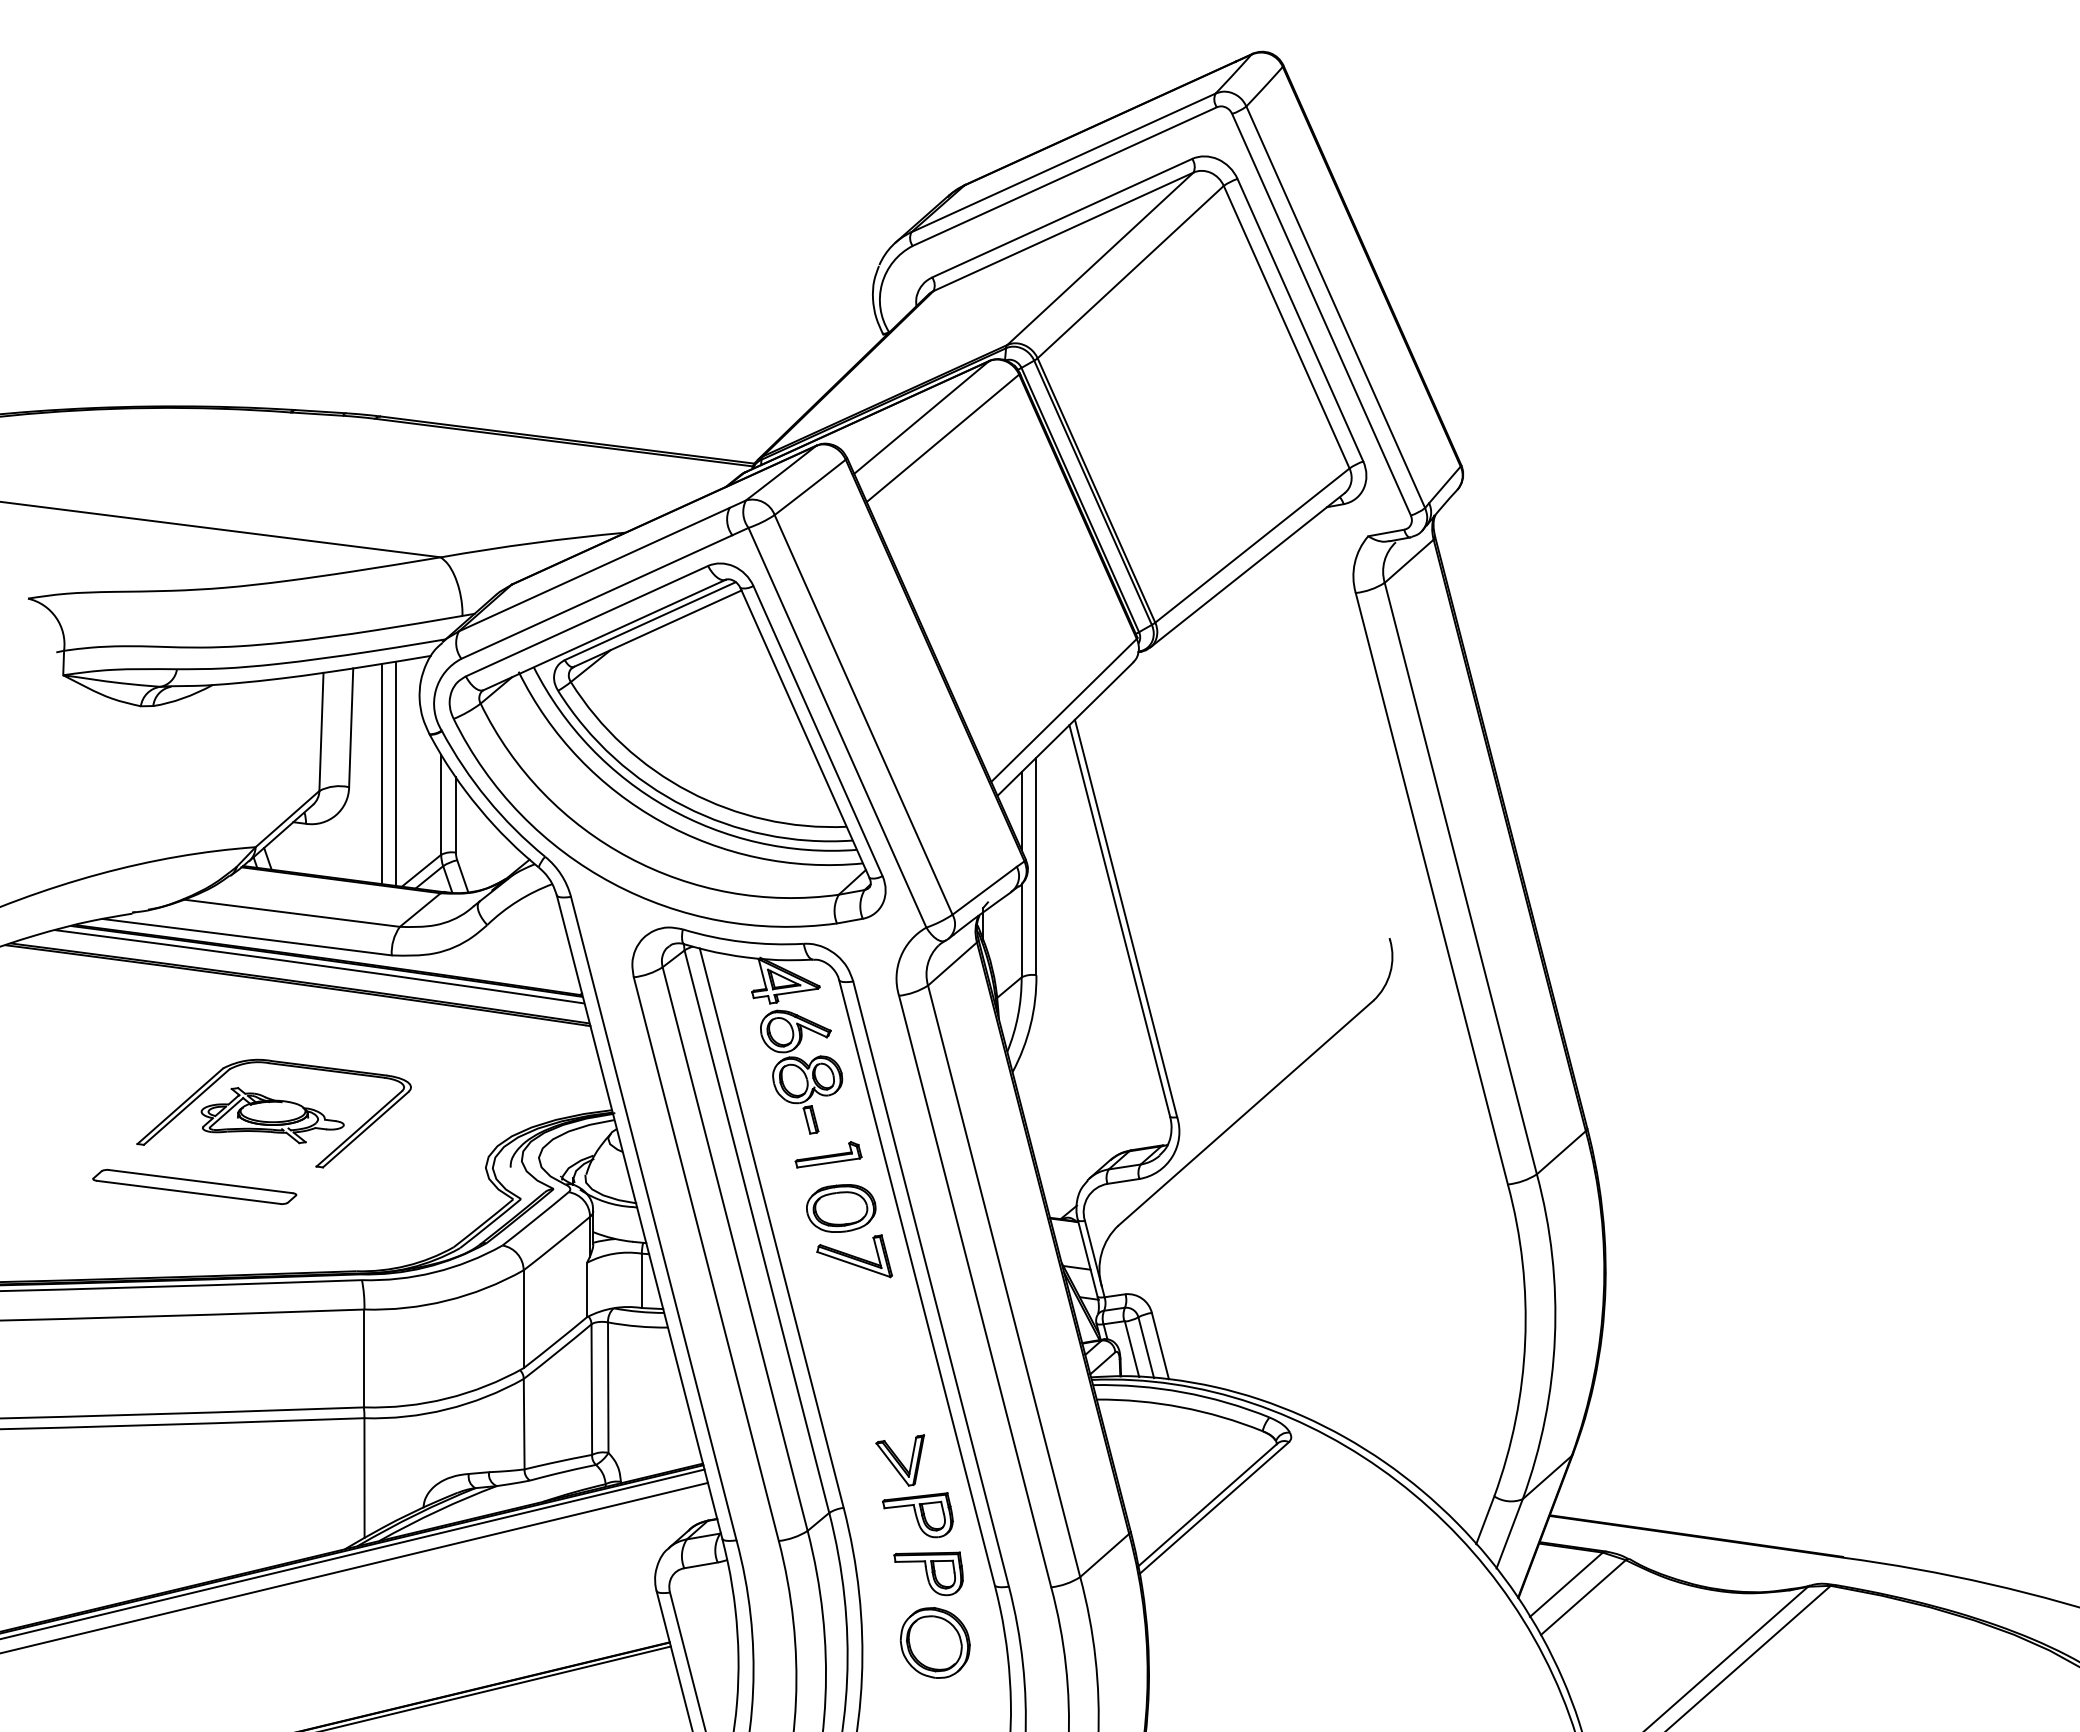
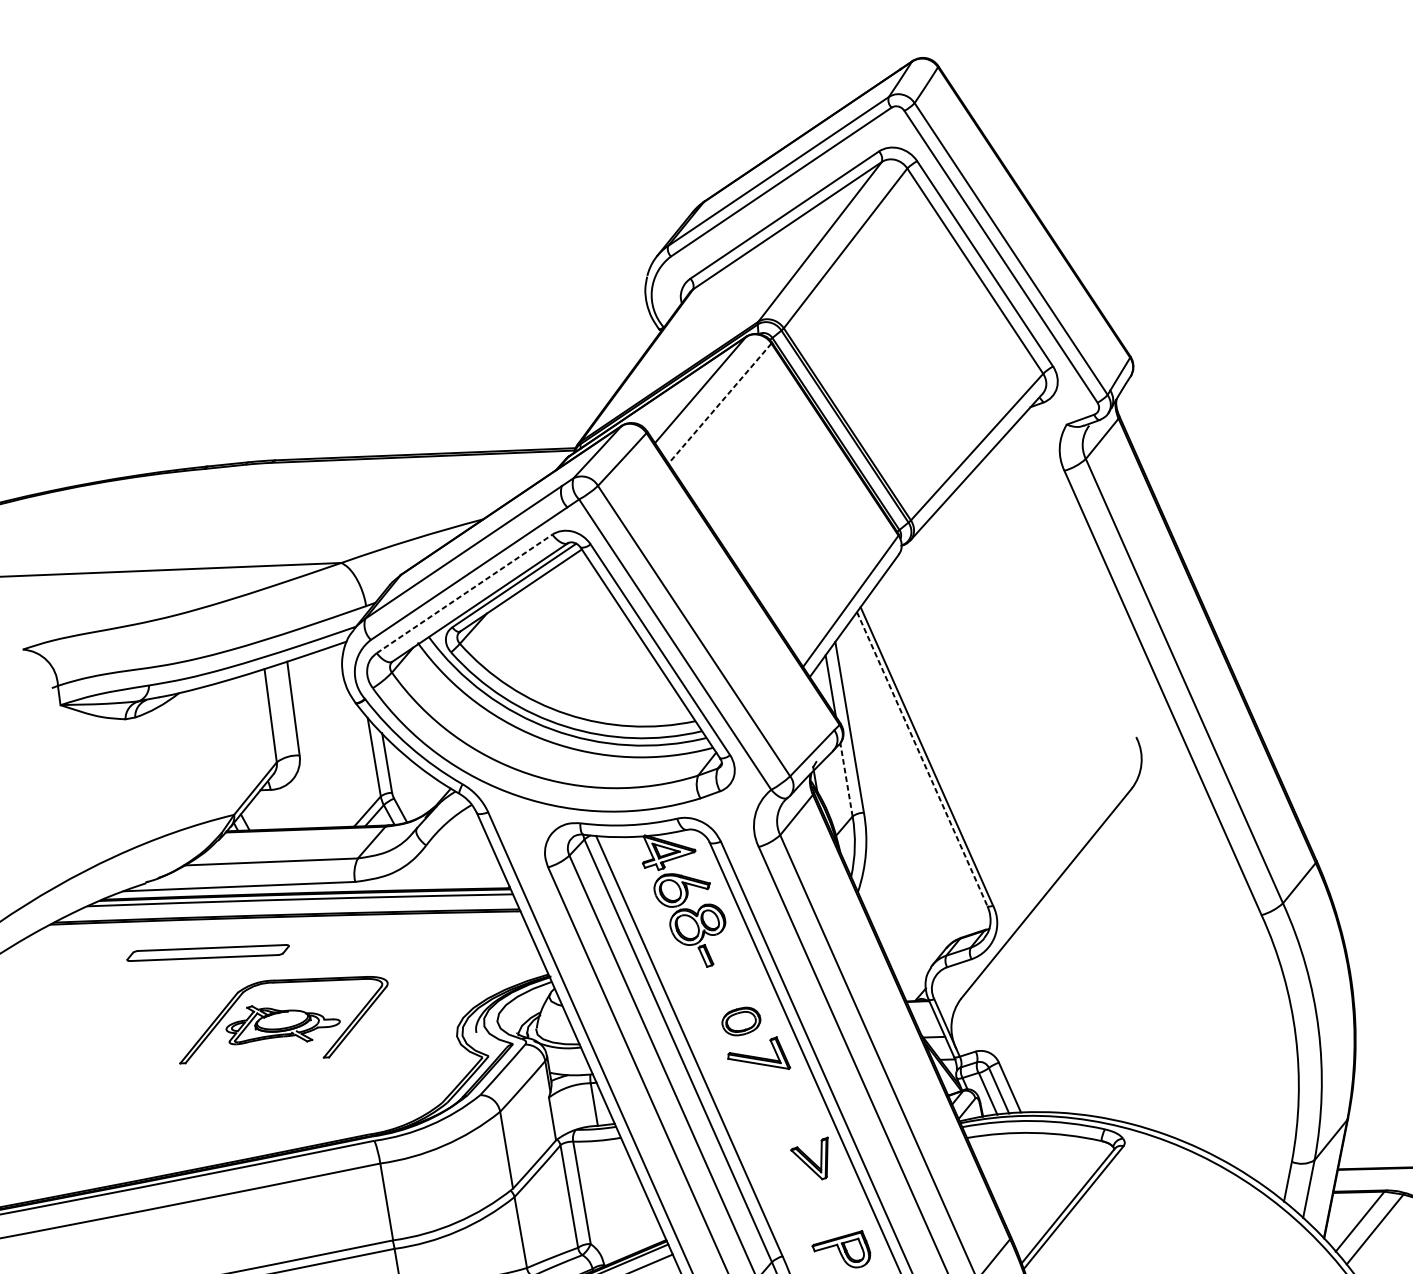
line: (942, 438) -> (719, 403), solid -> dashed
line: (587, 621) -> (465, 594), solid -> dashed
line: (381, 773) -> (323, 740), removed
line: (396, 773) -> (335, 738), removed
line: (1119, 921) -> (922, 759), solid -> dashed
line: (1021, 930) -> (846, 779), solid -> dashed
part: (828, 1154) -> (724, 980), removed
part: (194, 1186) -> (207, 952), moved
part: (841, 1208) -> (741, 1021), size x0.7
part: (900, 1460) -> (812, 1160), moved

